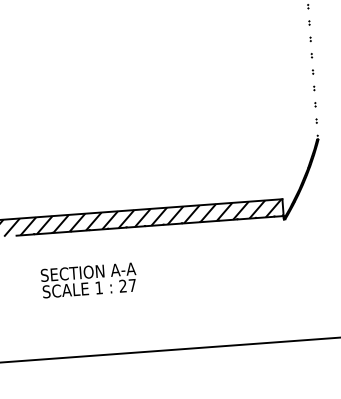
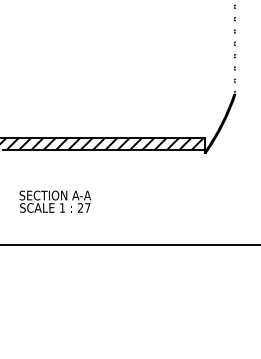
text: (87, 280) -> (54, 201), moved

